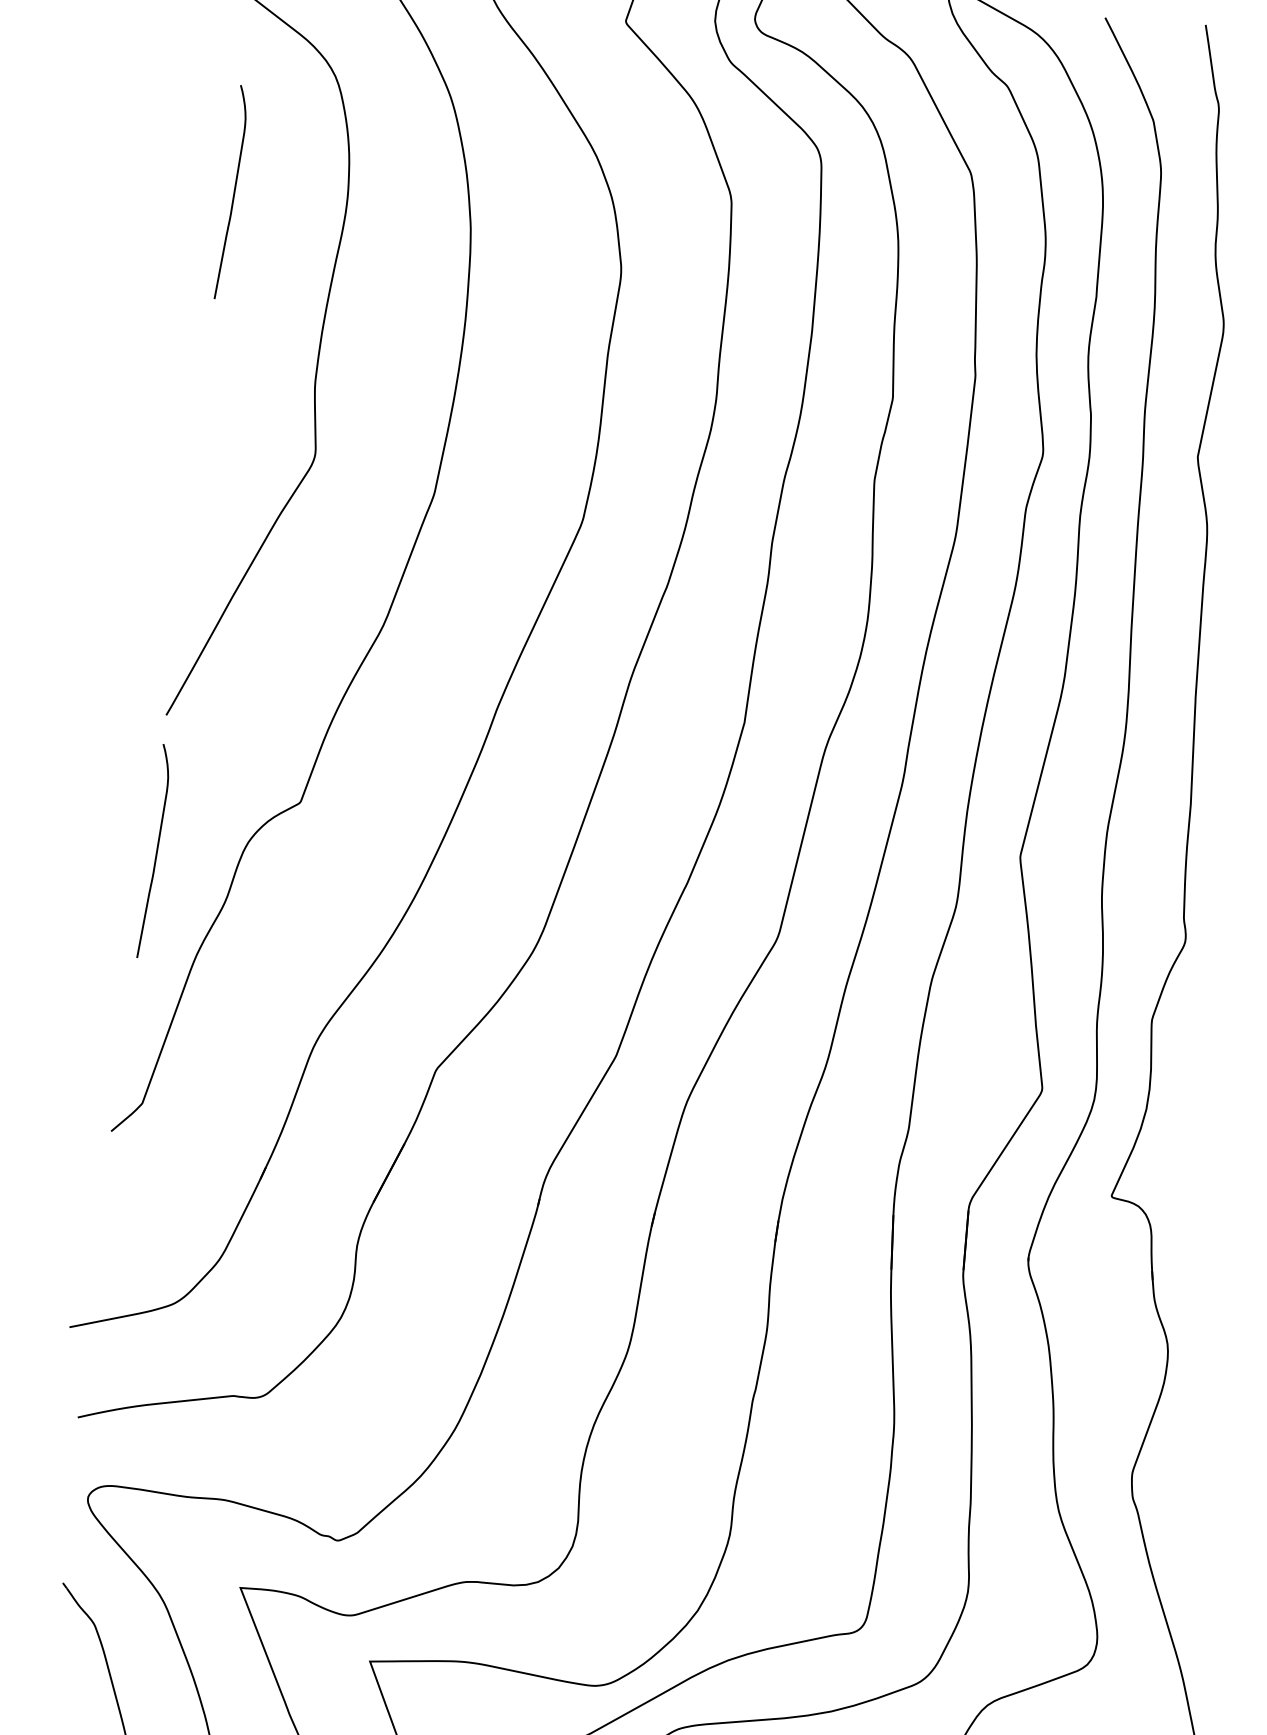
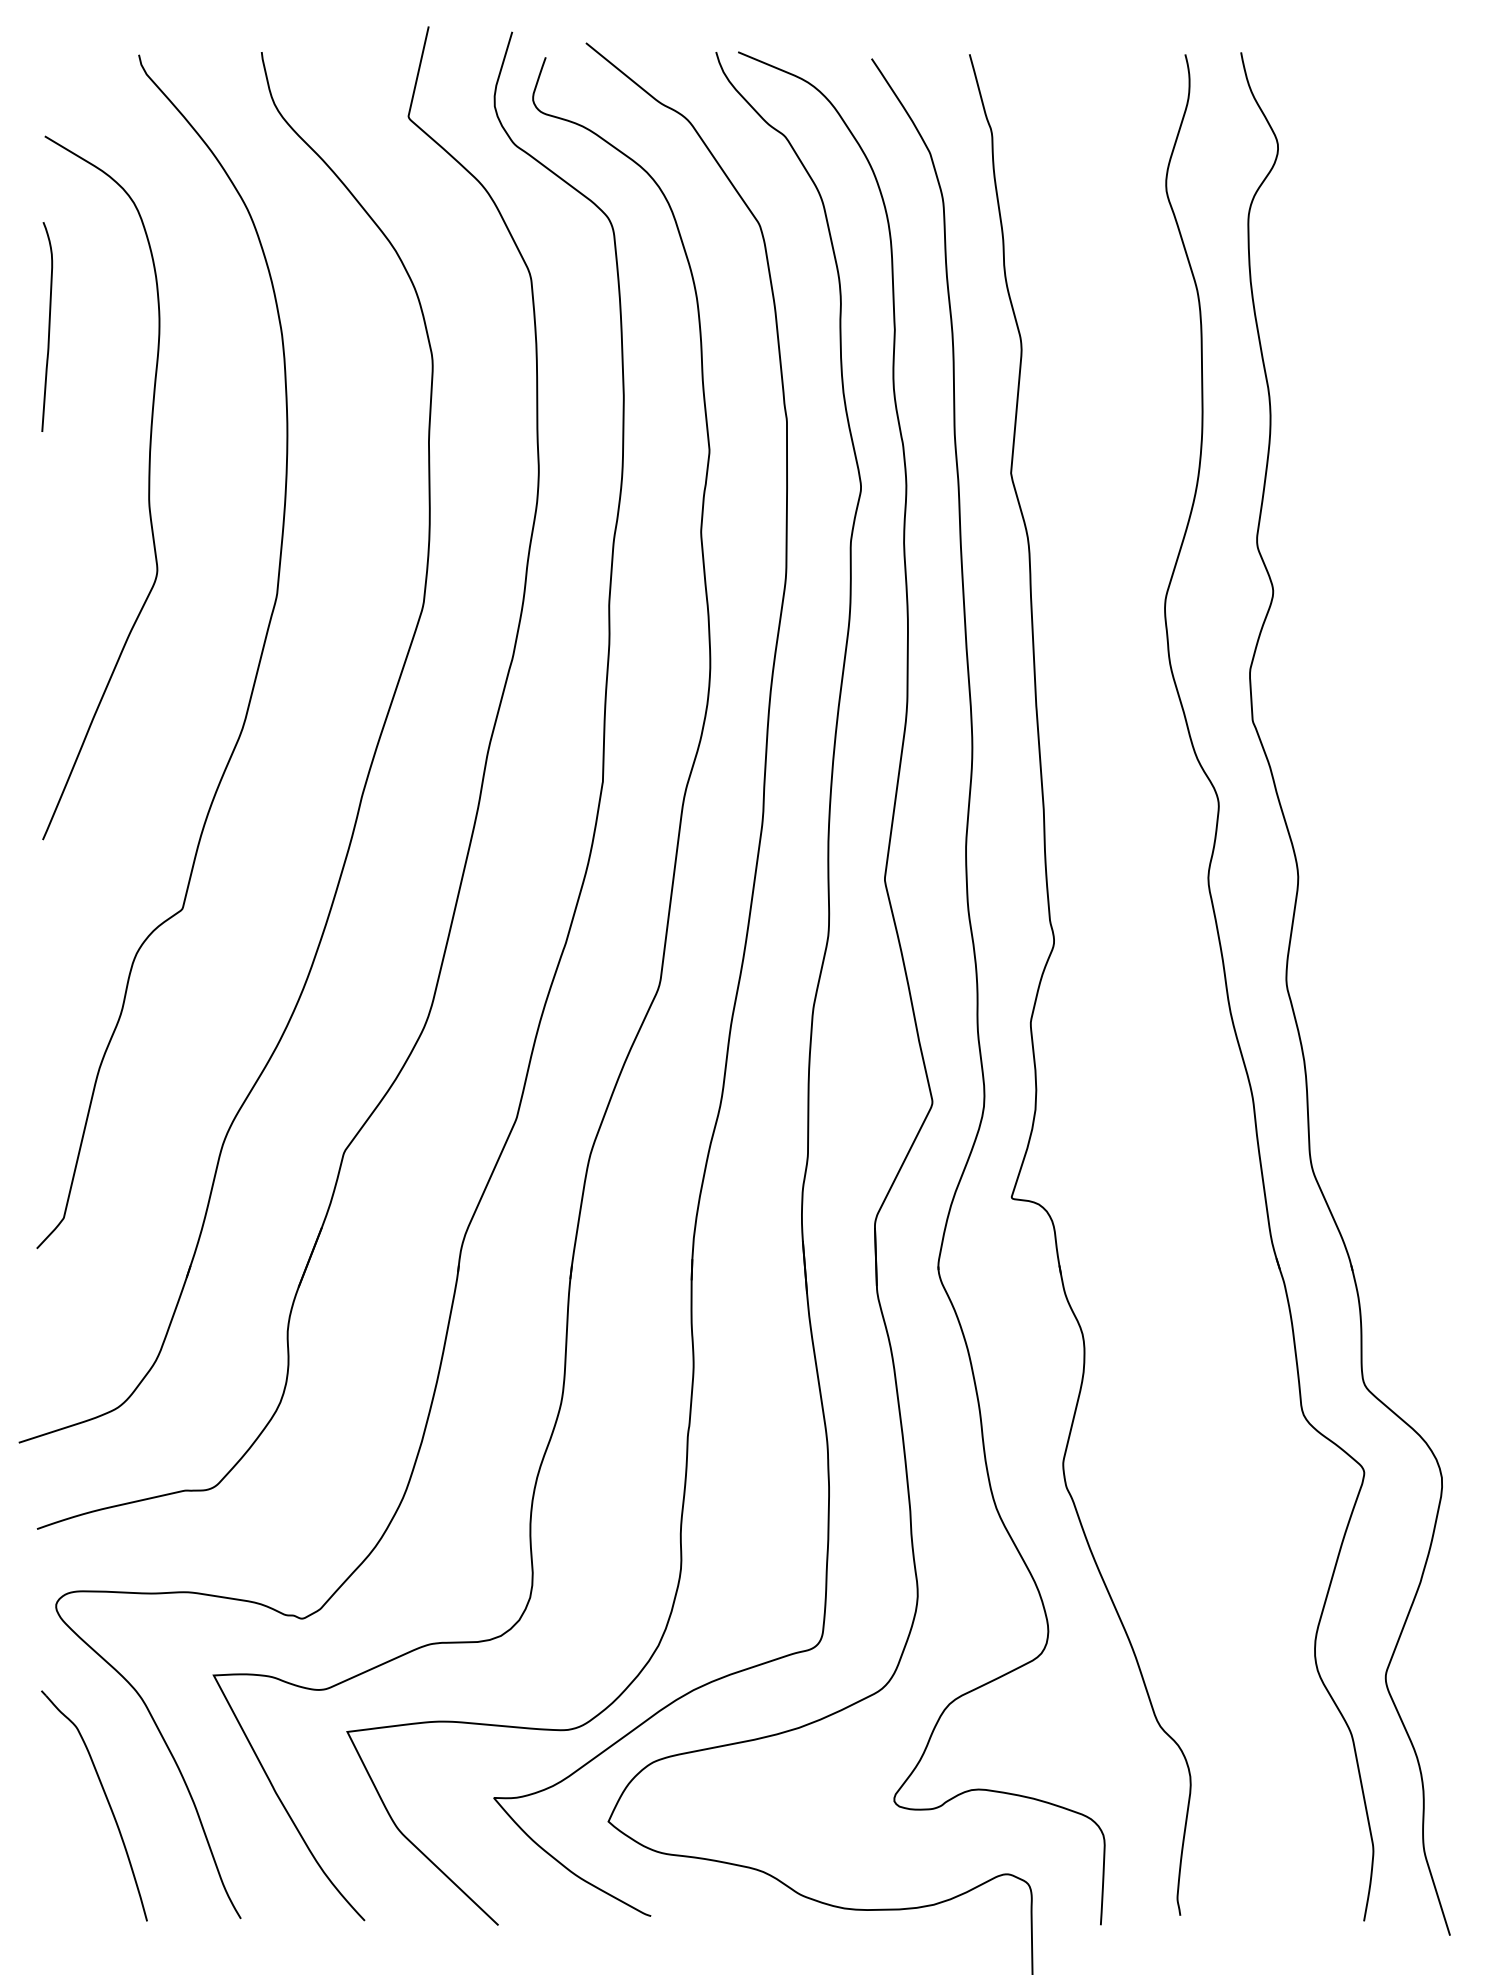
curve: (156, 851) -> (48, 972), removed

